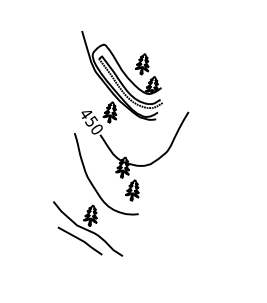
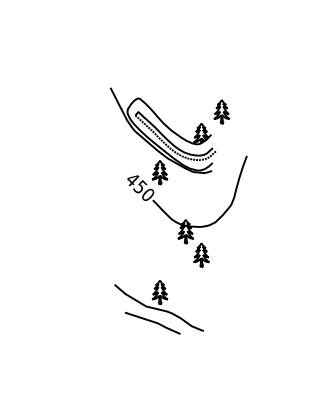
part: (142, 63) -> (221, 111), moved
curve: (92, 183) -> (154, 256), removed

